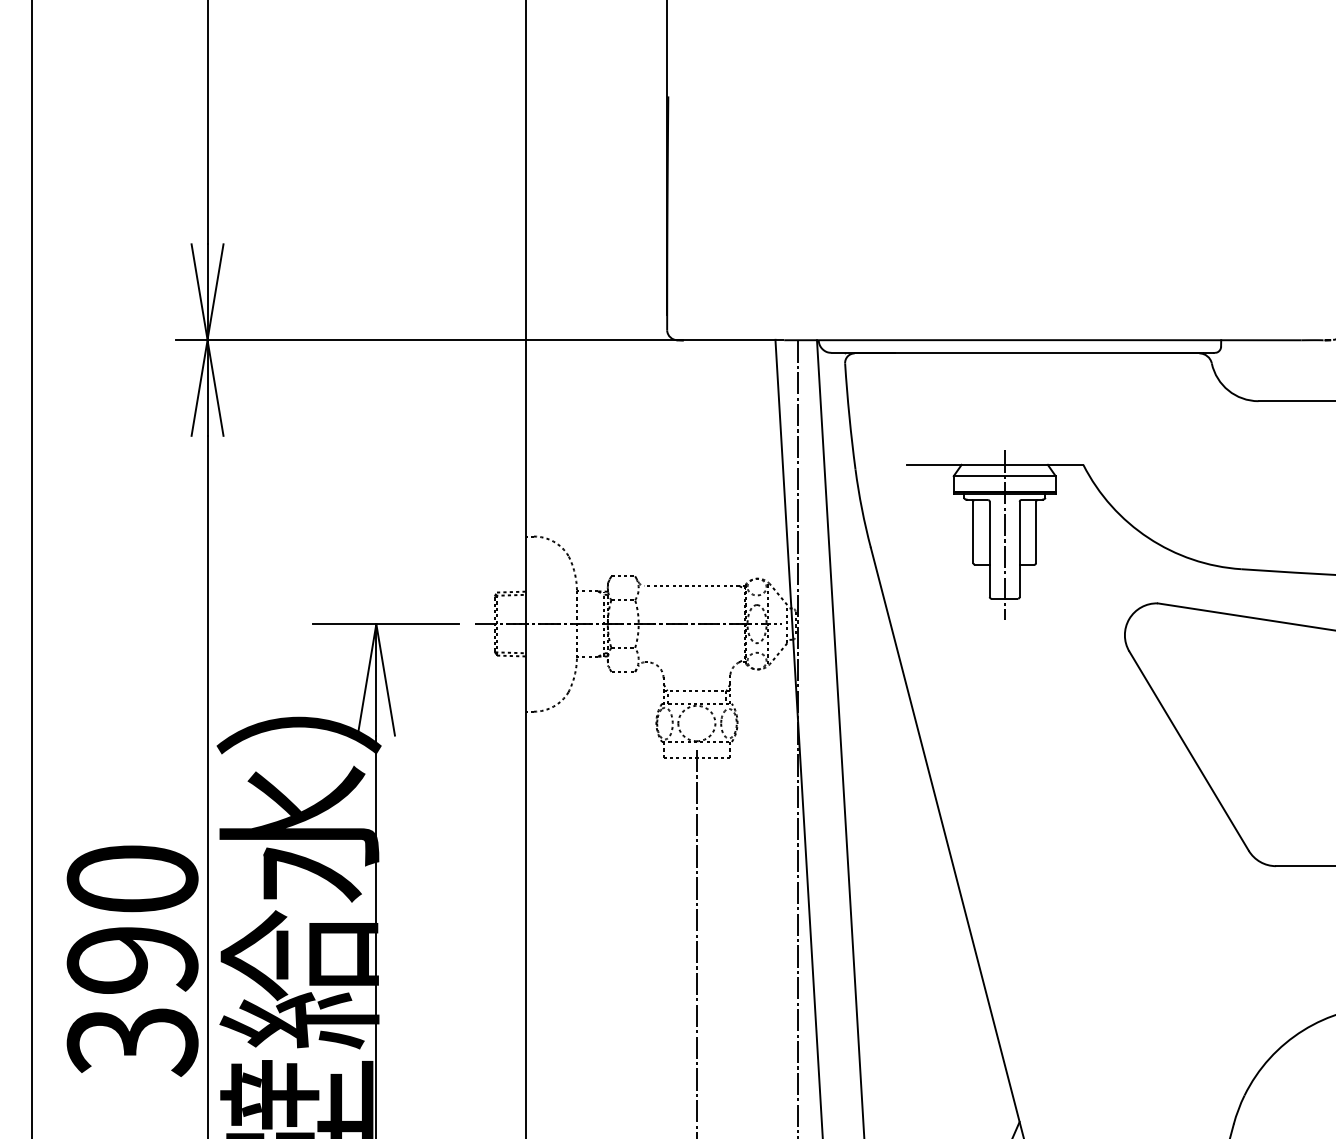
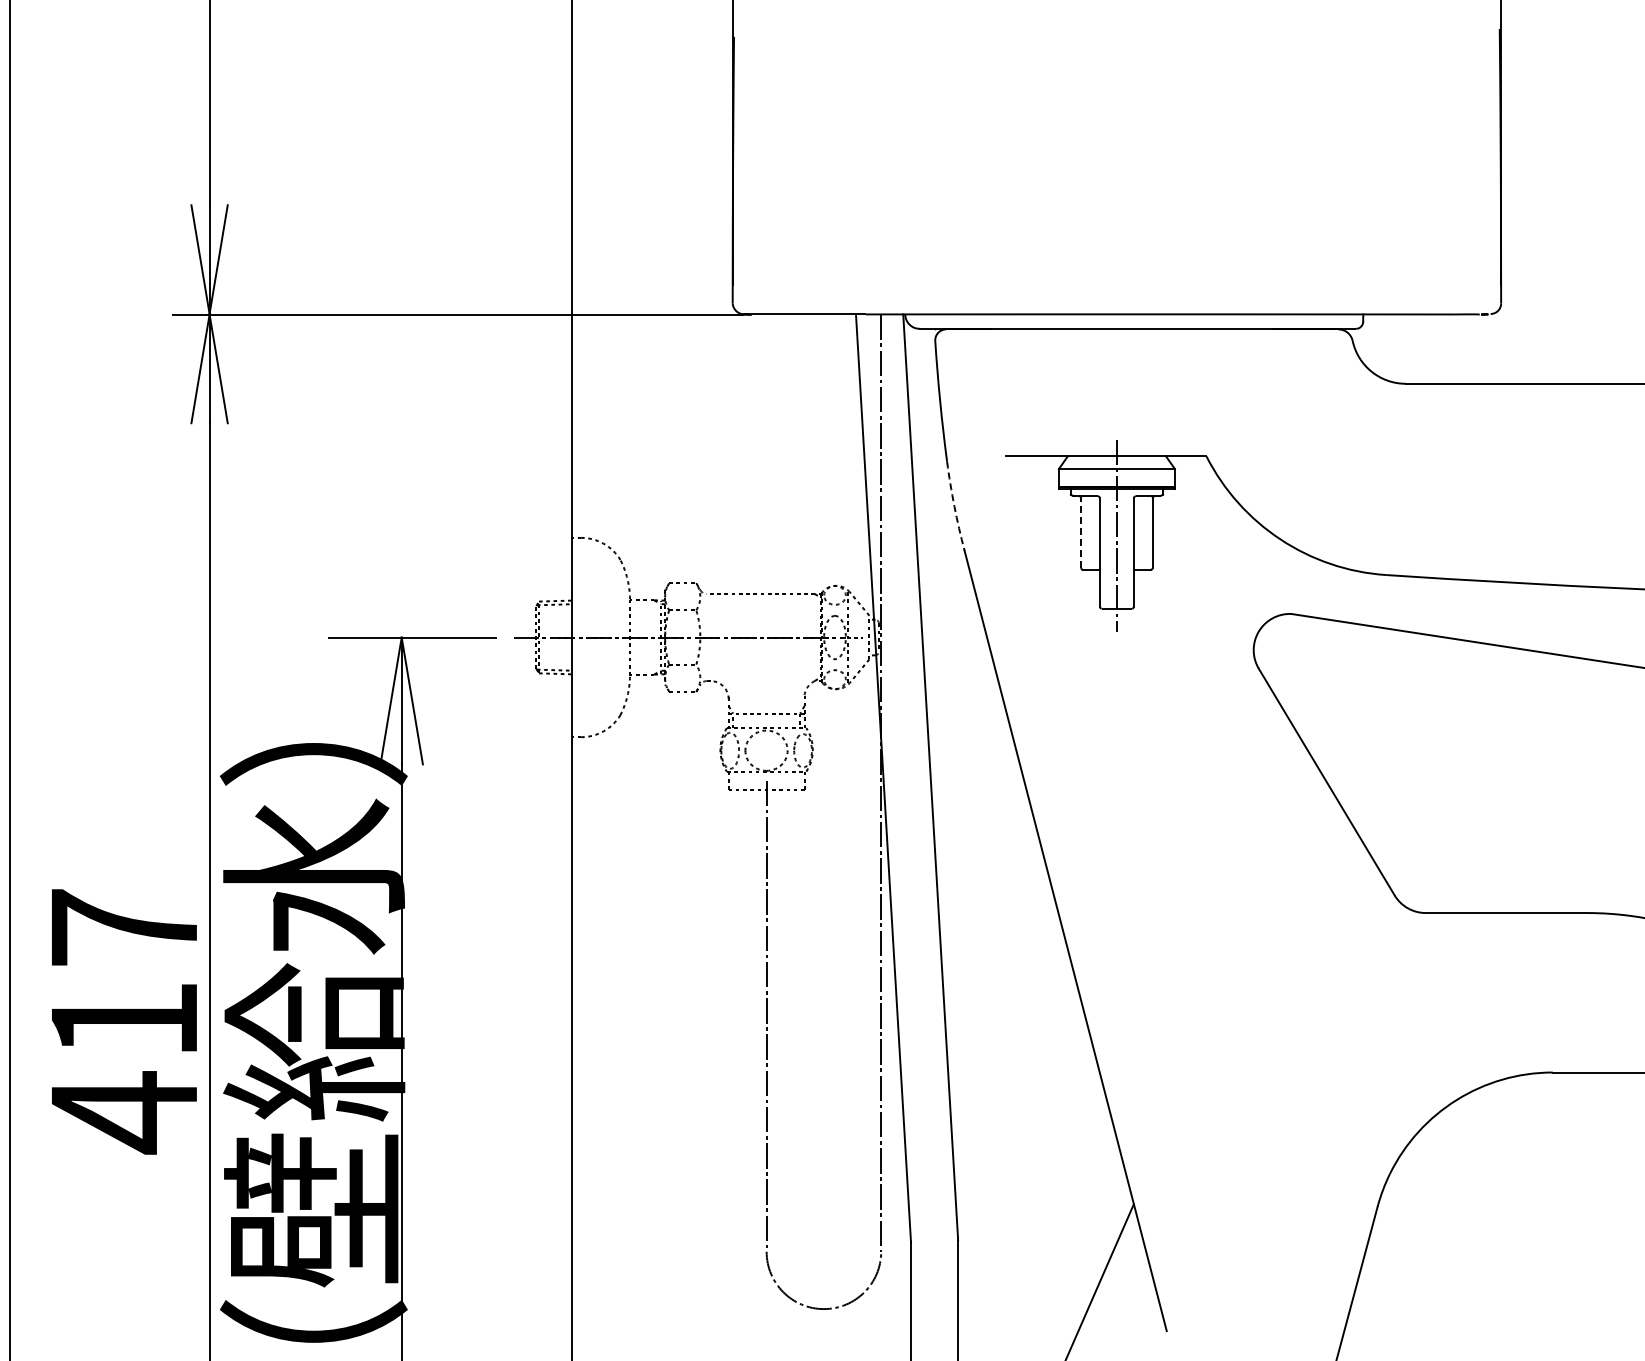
arc: (862, 508) -> (954, 506), solid -> dashed
line: (973, 532) -> (1081, 533), solid -> dashed
text: (132, 961) -> (124, 1021), 390 -> 417

